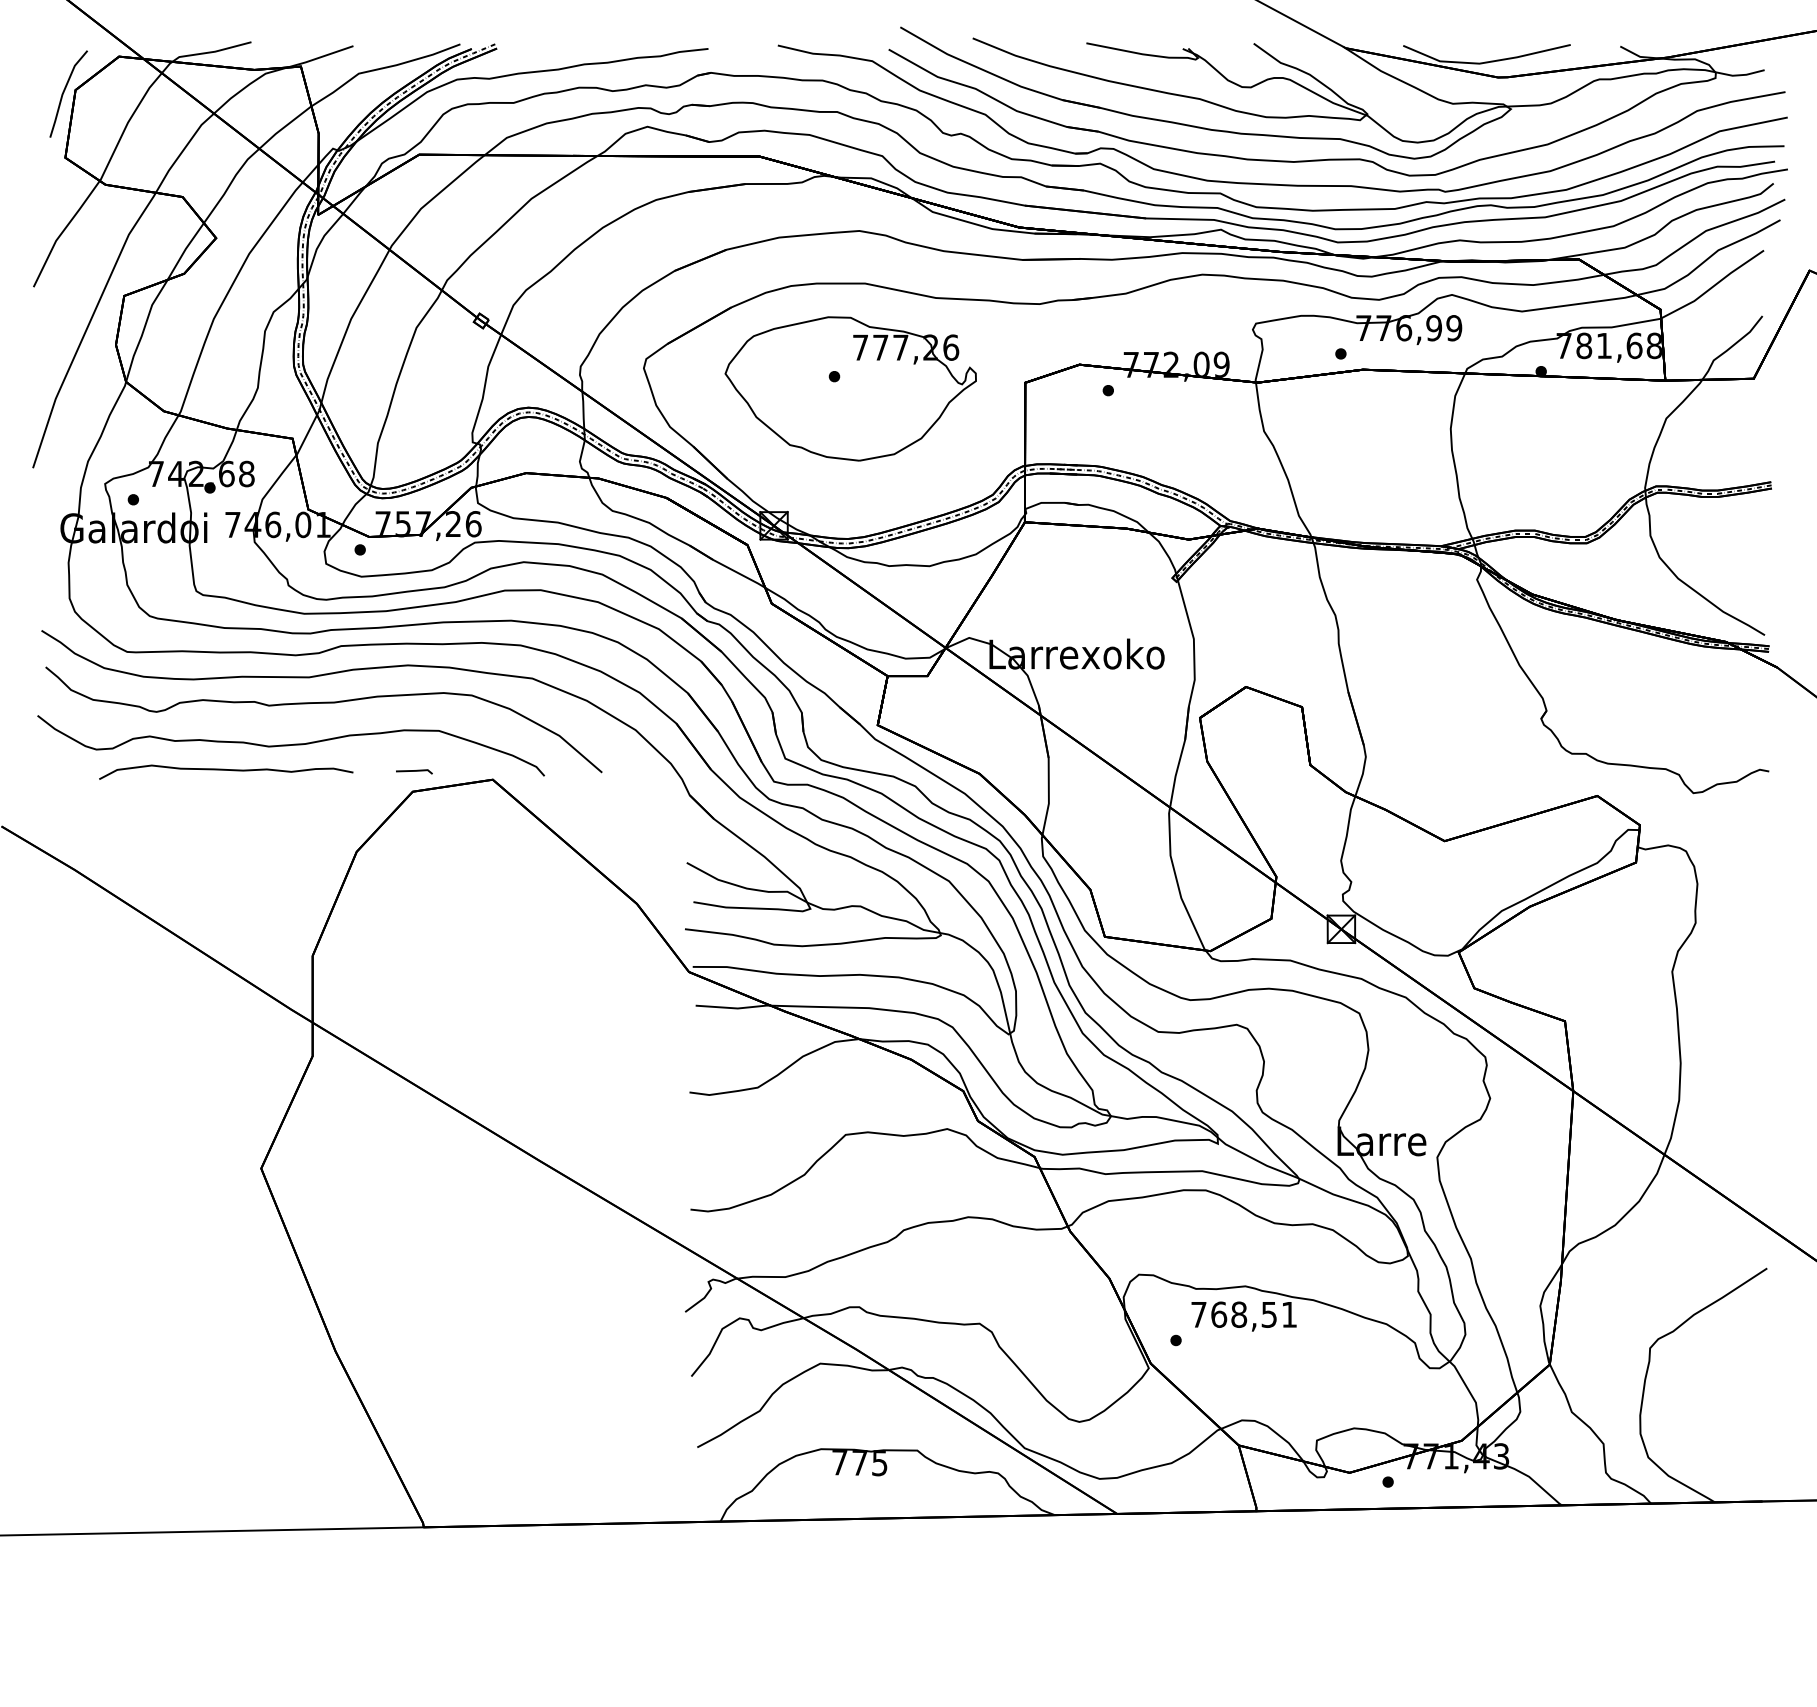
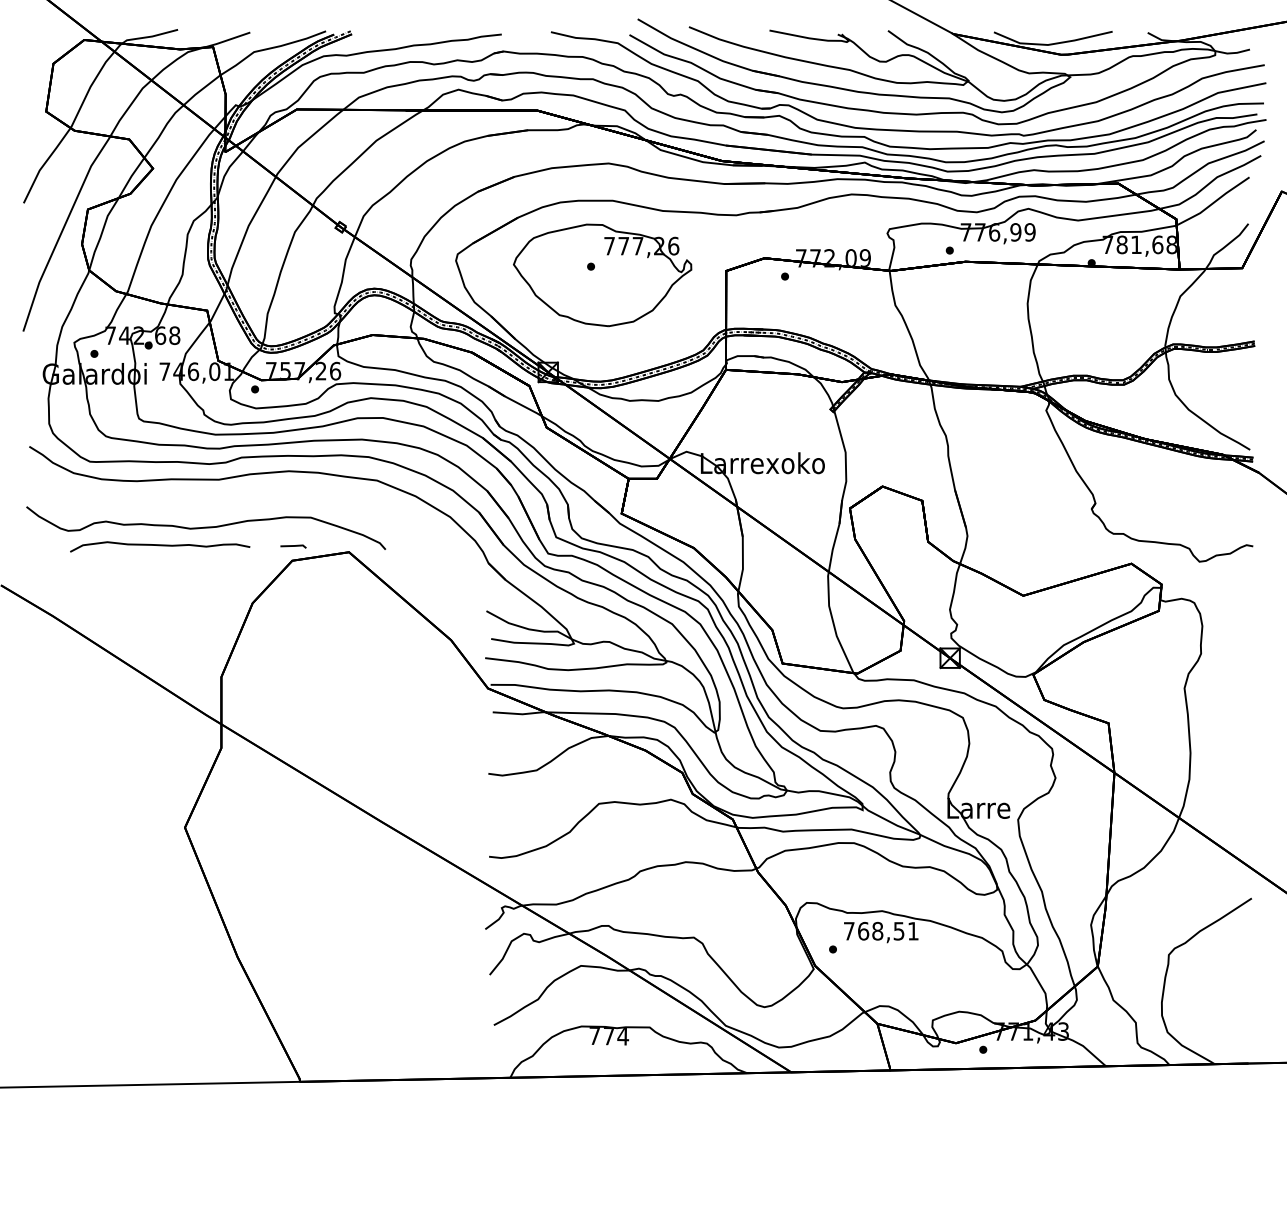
line: (64, 92) -> (45, 65), removed
curve: (323, 703) -> (229, 498), removed
text: (879, 1463) -> (622, 1036), 775 -> 774

